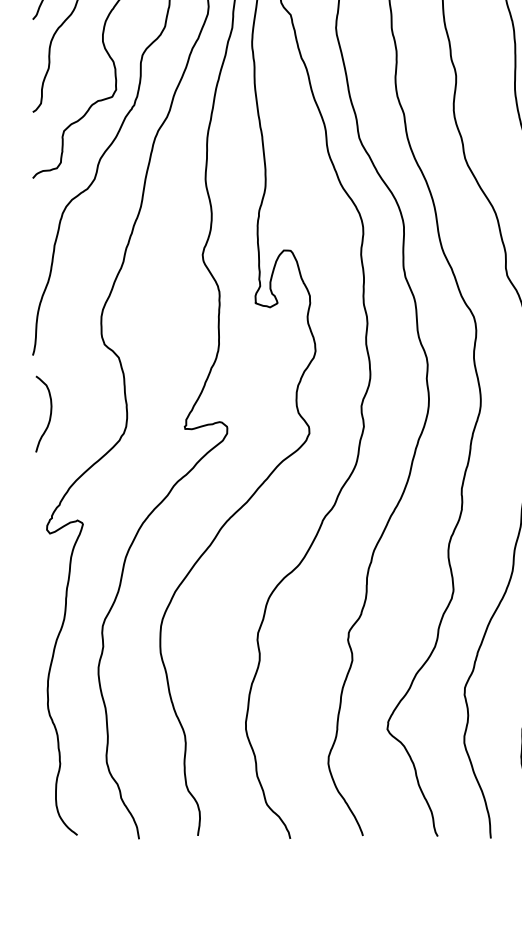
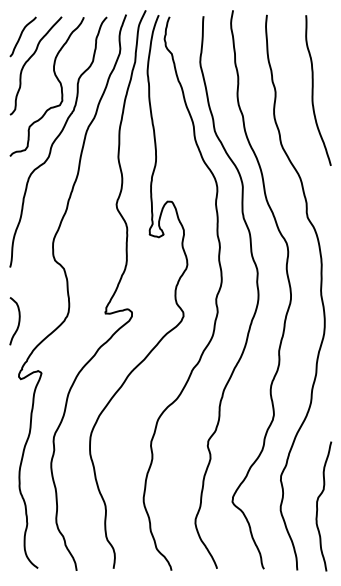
curve: (49, 414) -> (18, 321), moved

